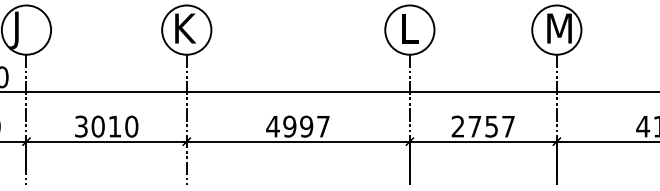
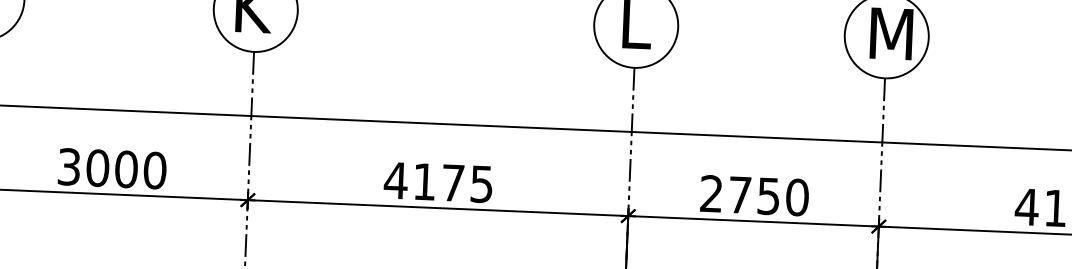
text: (114, 126) -> (125, 169), 3010 -> 3000
text: (306, 126) -> (453, 182), 4997 -> 4175
text: (508, 126) -> (797, 197), 2757 -> 2750

